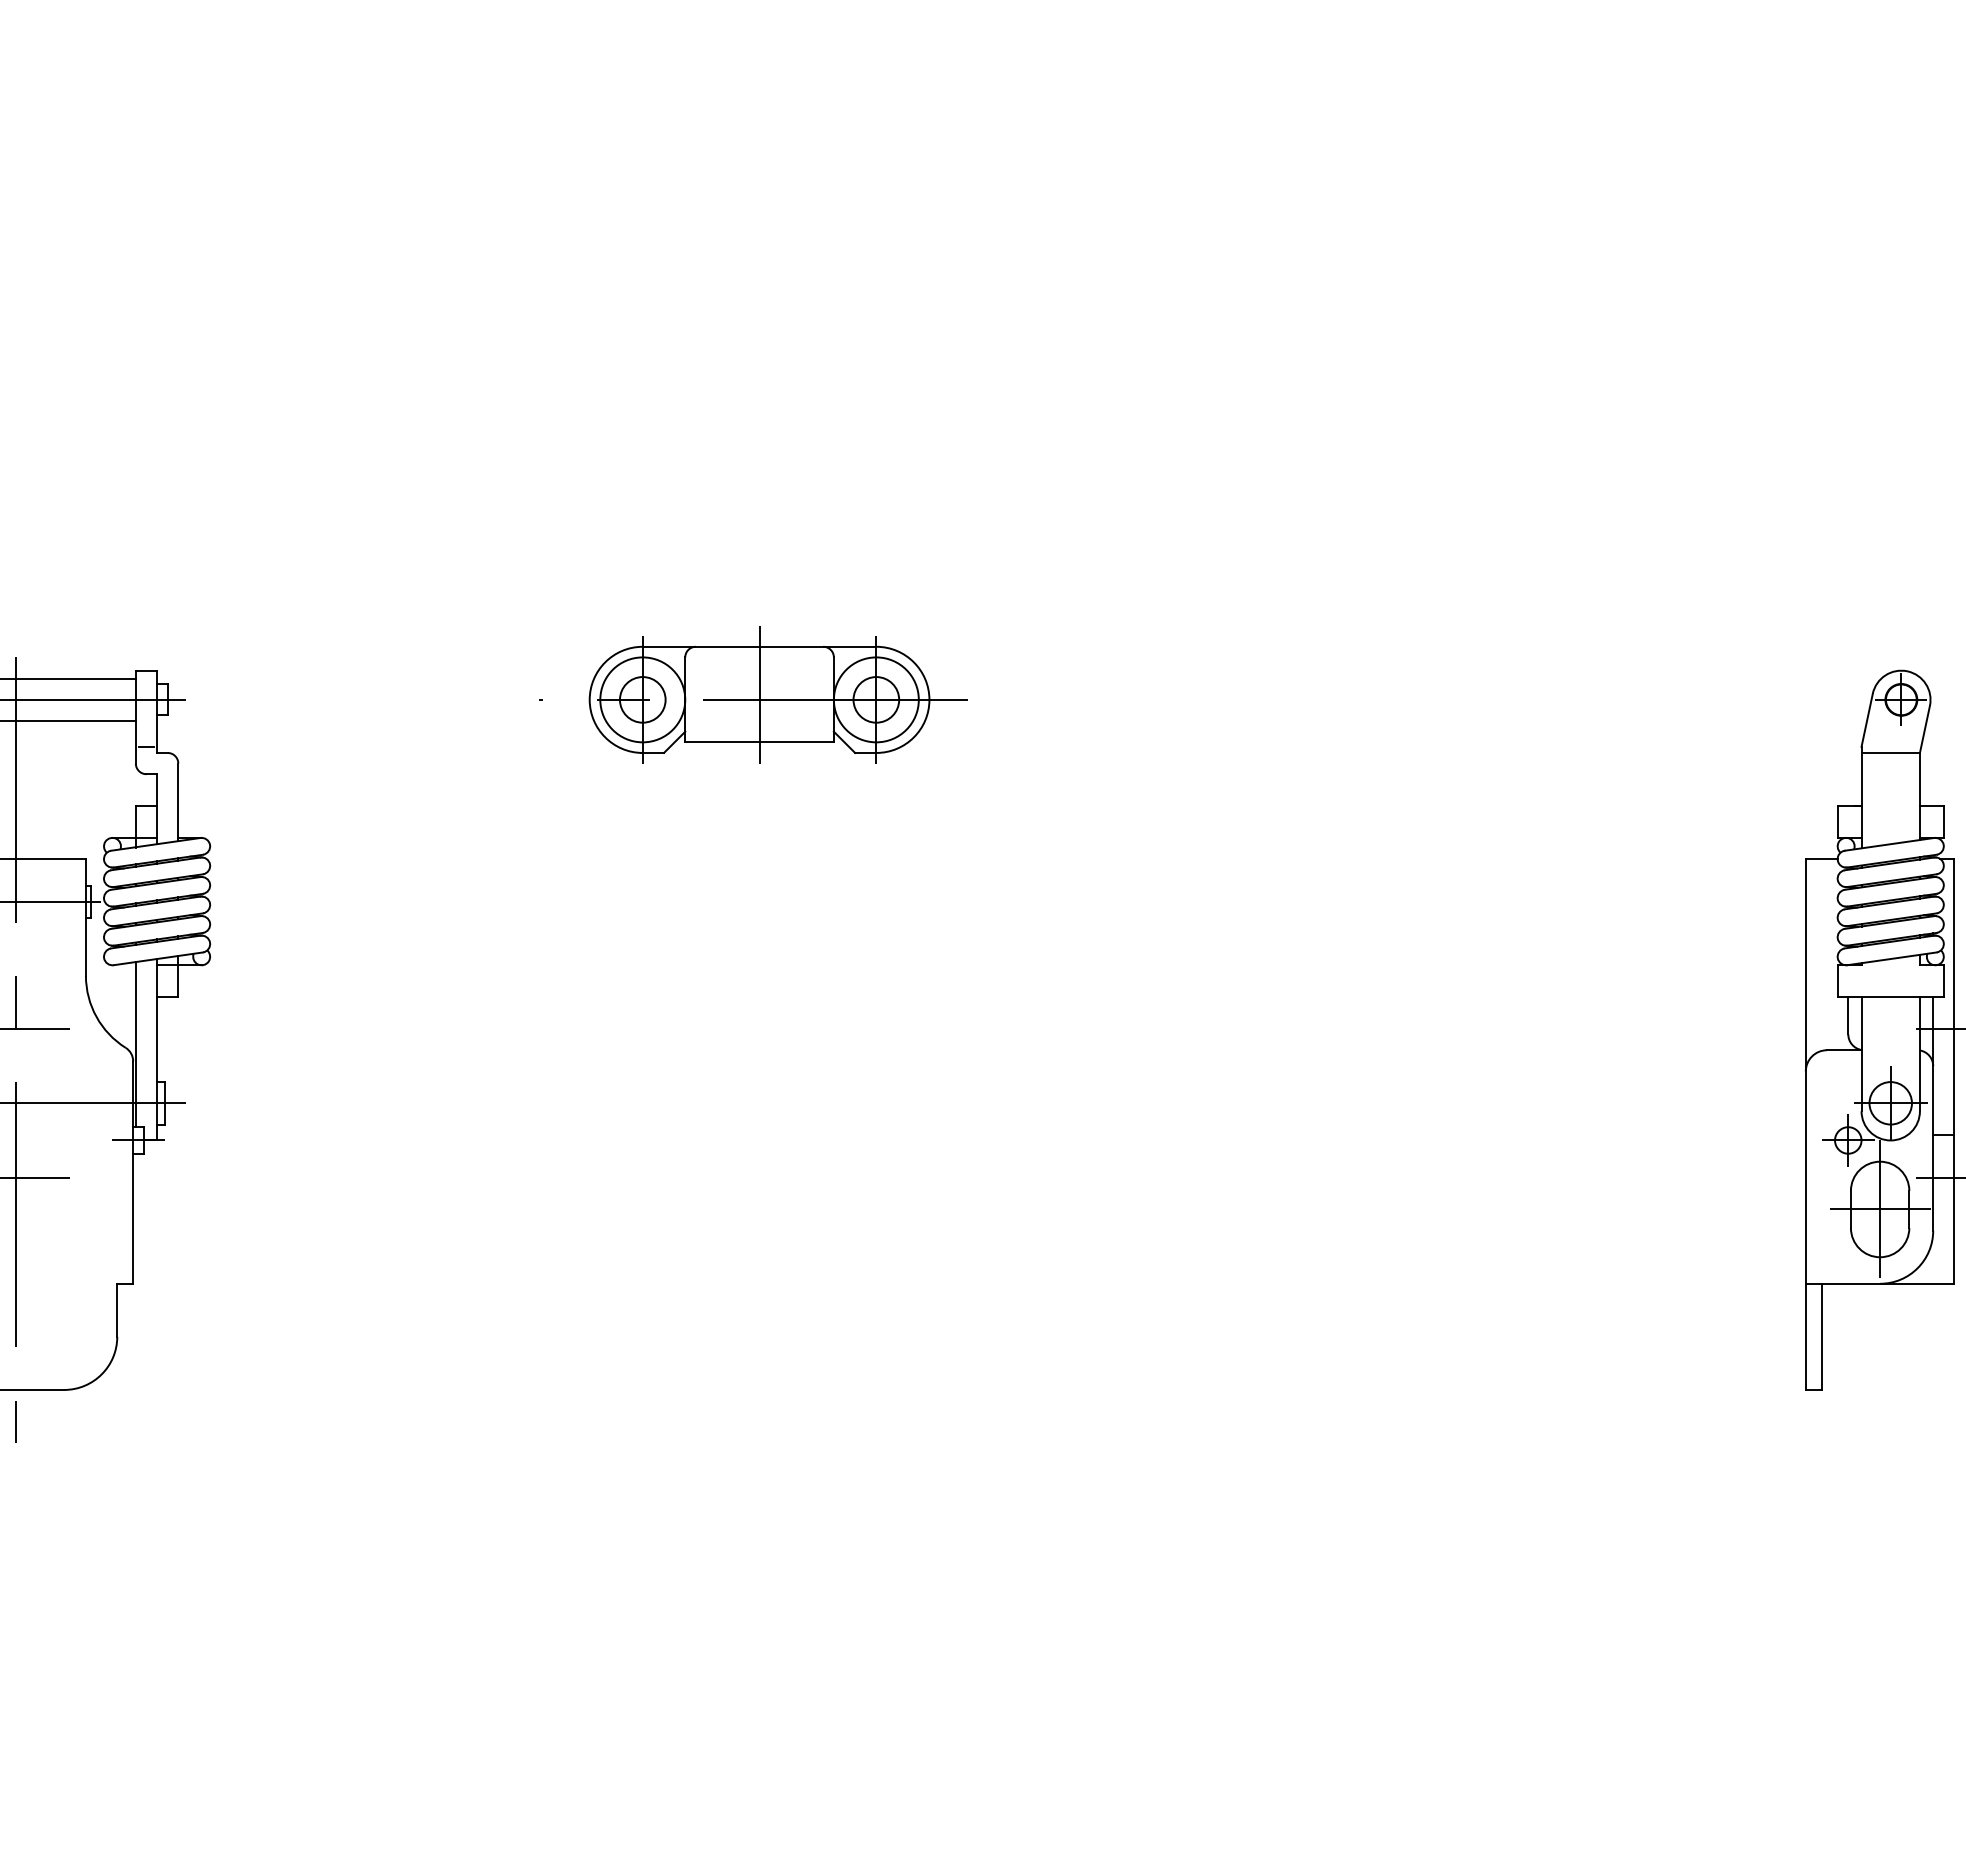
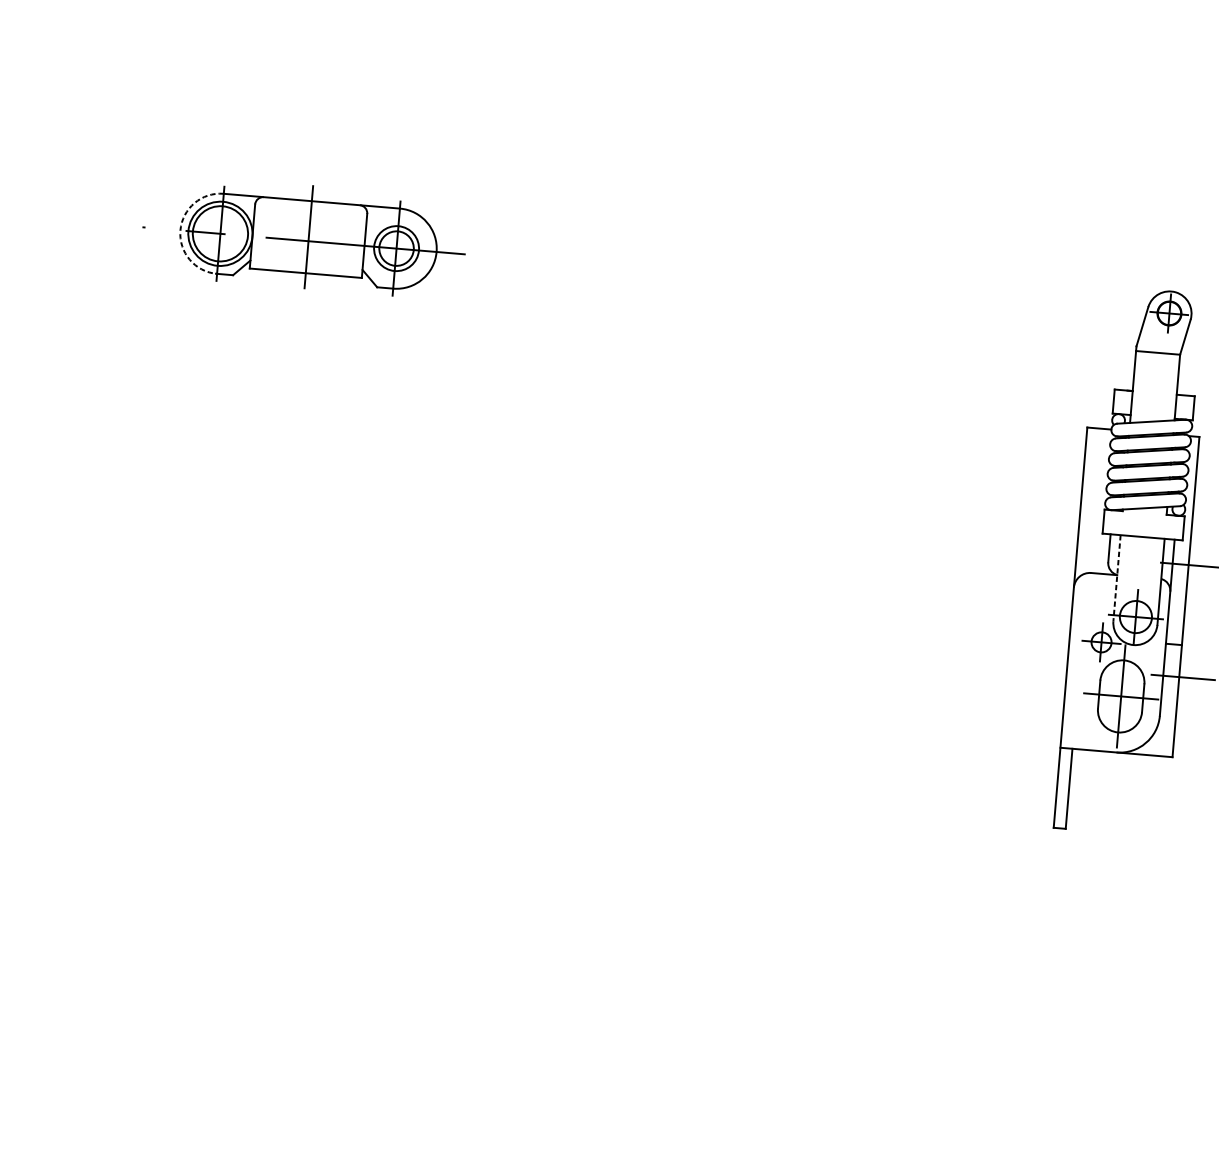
arc: (589, 699) -> (180, 230), solid -> dashed
circle: (642, 699) -> (220, 233), size x1.6
circle: (875, 699) -> (395, 248), size x0.7
line: (1861, 1054) -> (1116, 578), solid -> dashed

